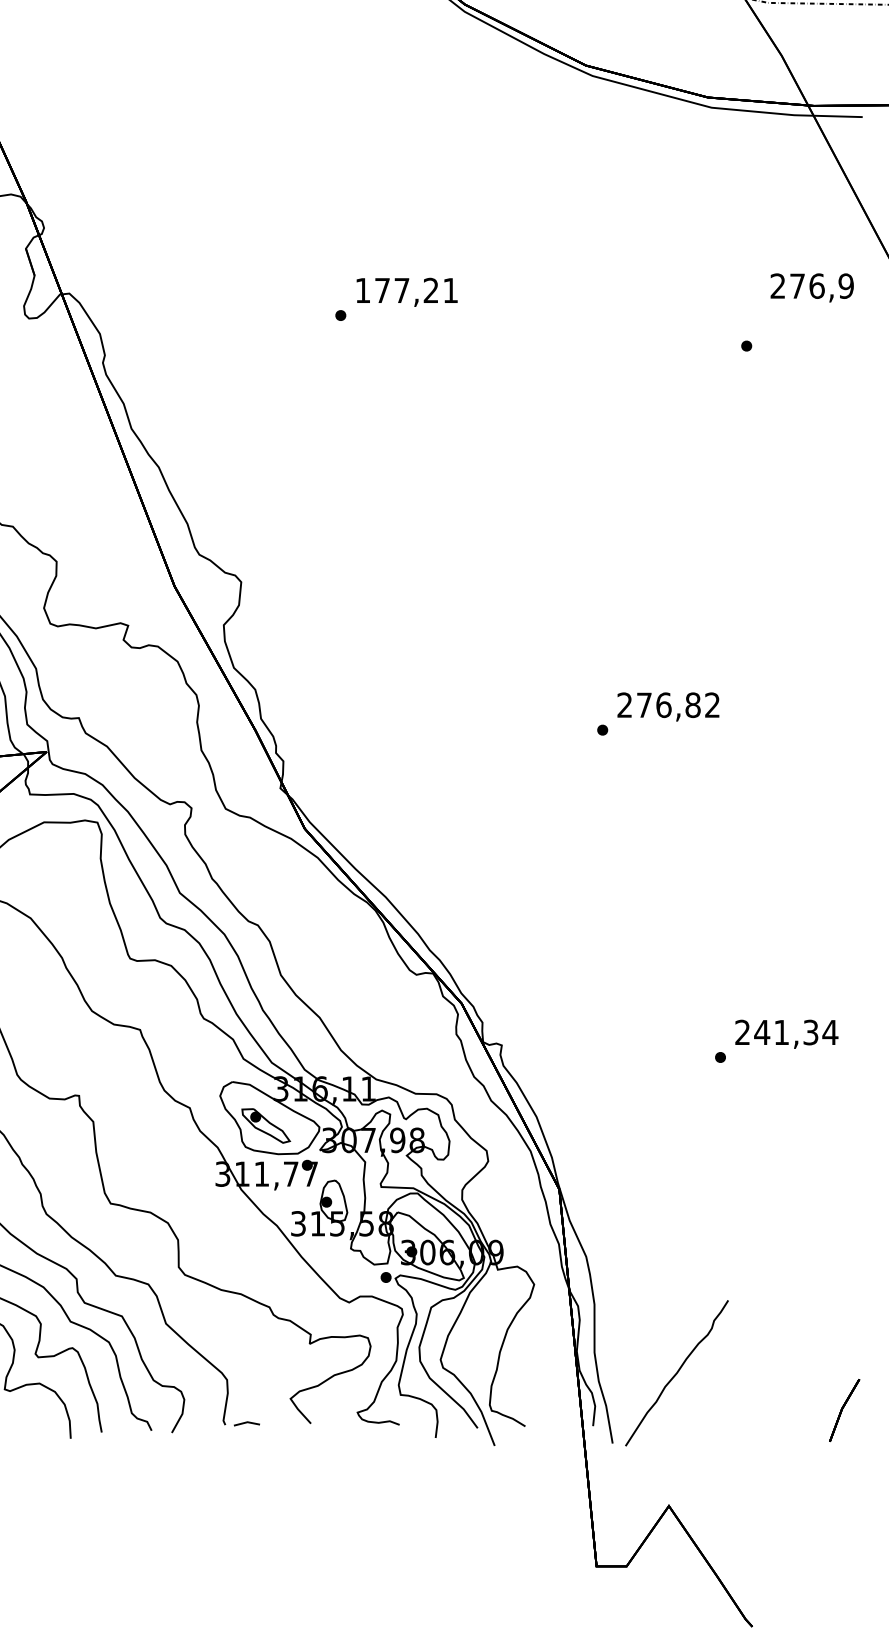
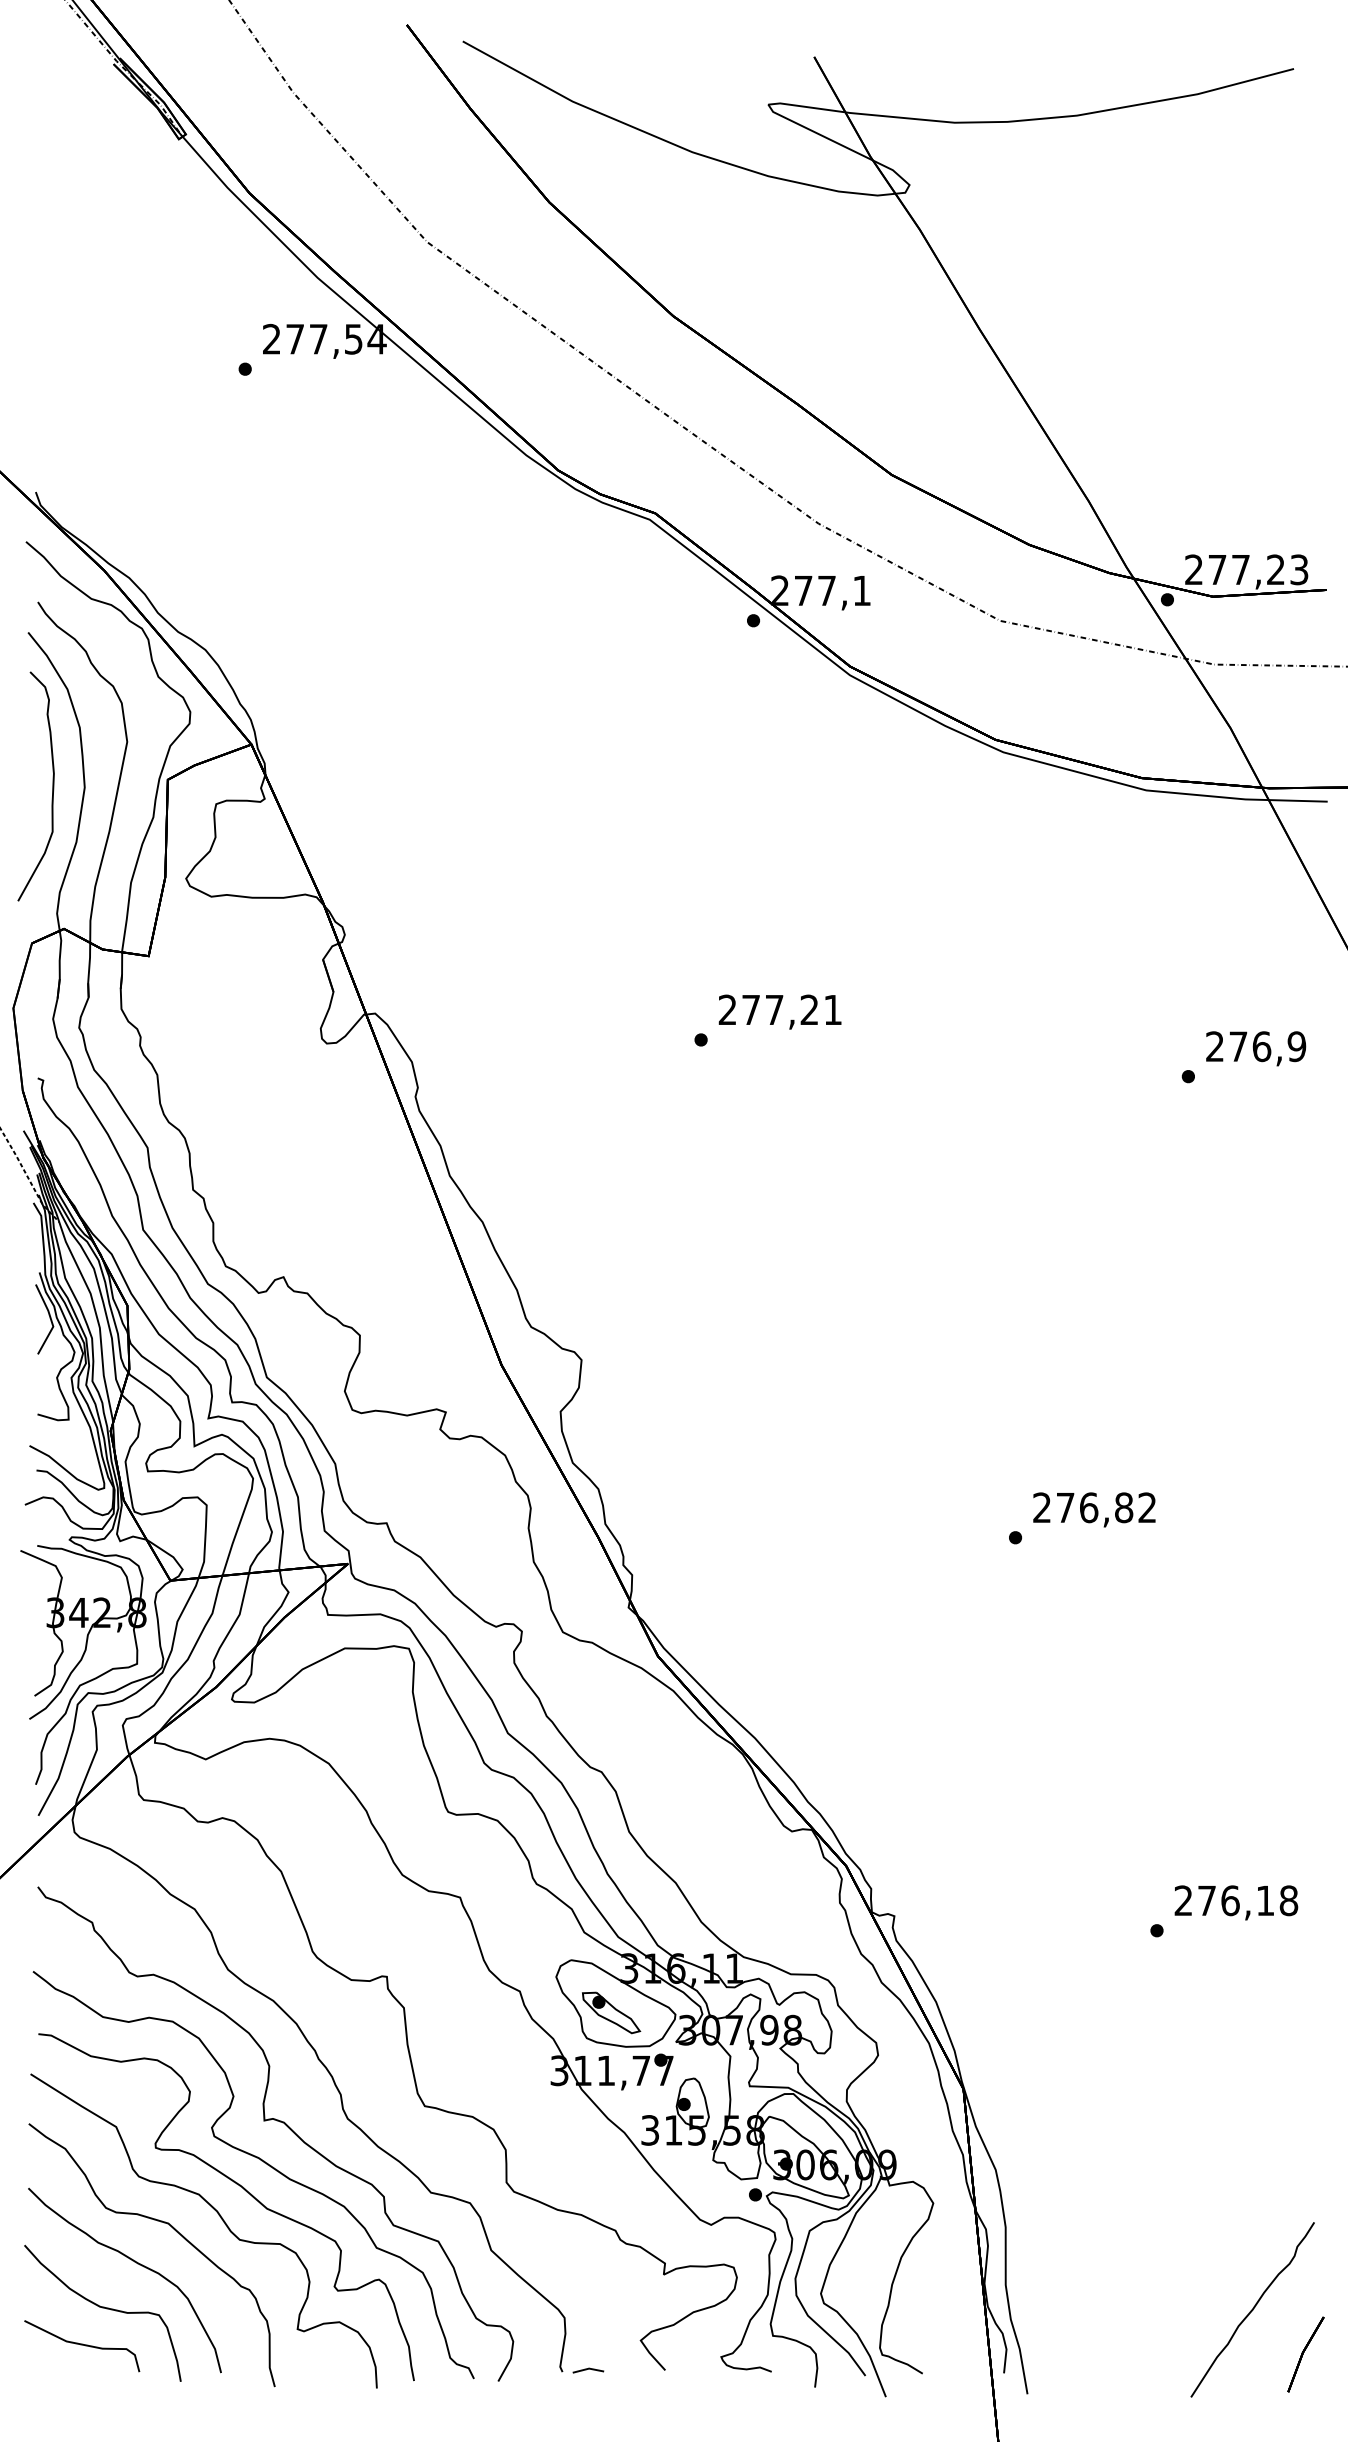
text: (812, 287) -> (1256, 1048), moved
text: (362, 290) -> (727, 1009), 177,21 -> 277,21
text: (795, 1032) -> (1247, 1900), 241,34 -> 276,18
curve: (676, 1372) -> (1252, 2309), moved

